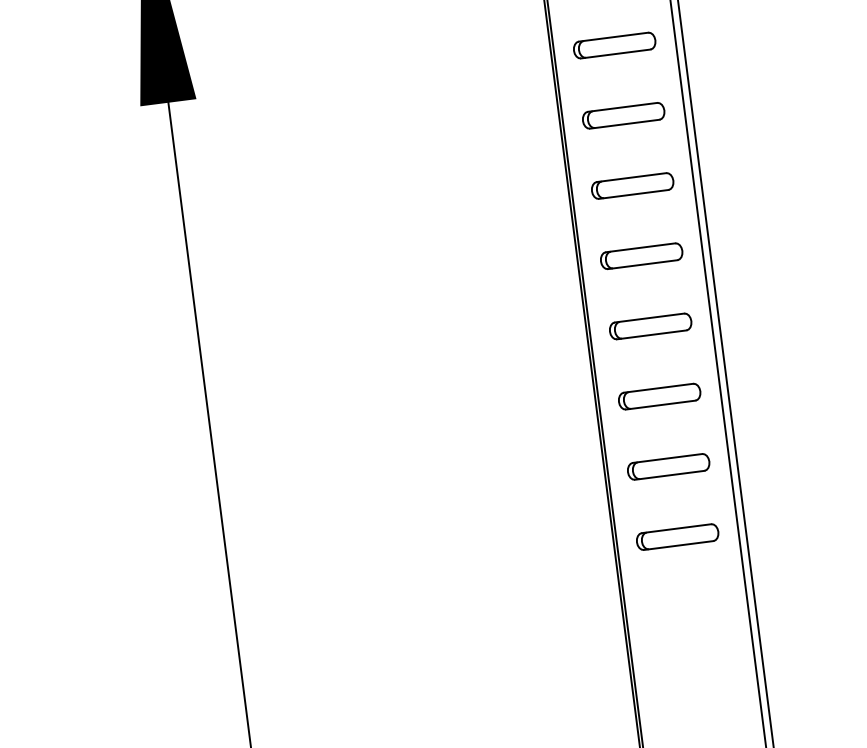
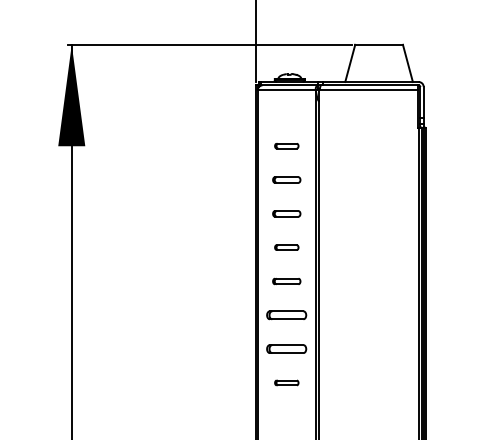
part: (614, 44) -> (286, 145), size x0.6
part: (623, 114) -> (286, 179), size x0.7
part: (632, 185) -> (286, 213), size x0.7
part: (641, 255) -> (286, 247), size x0.6
part: (650, 326) -> (286, 281), size x0.7
part: (677, 536) -> (286, 382), size x0.6

